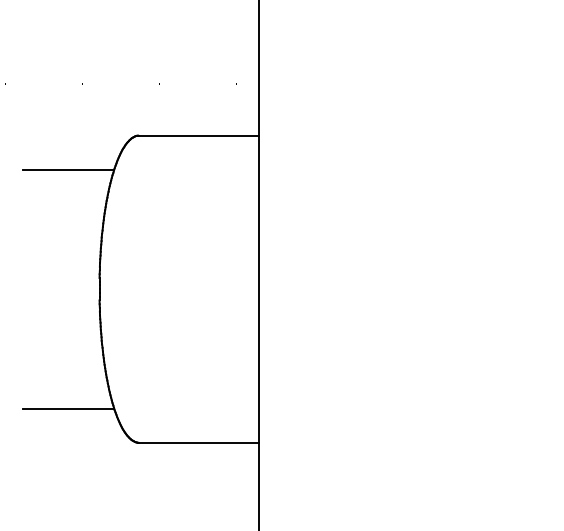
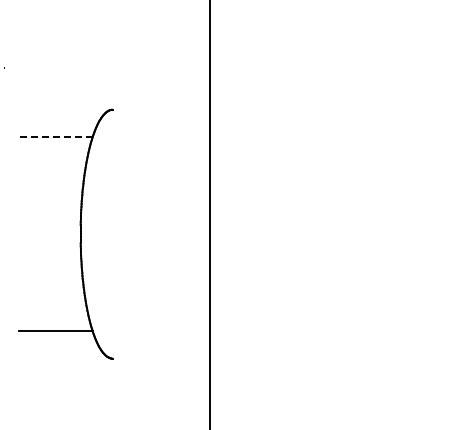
line: (198, 135) -> (160, 109), removed
line: (68, 169) -> (55, 137), solid -> dashed
line: (198, 442) -> (160, 358), removed

